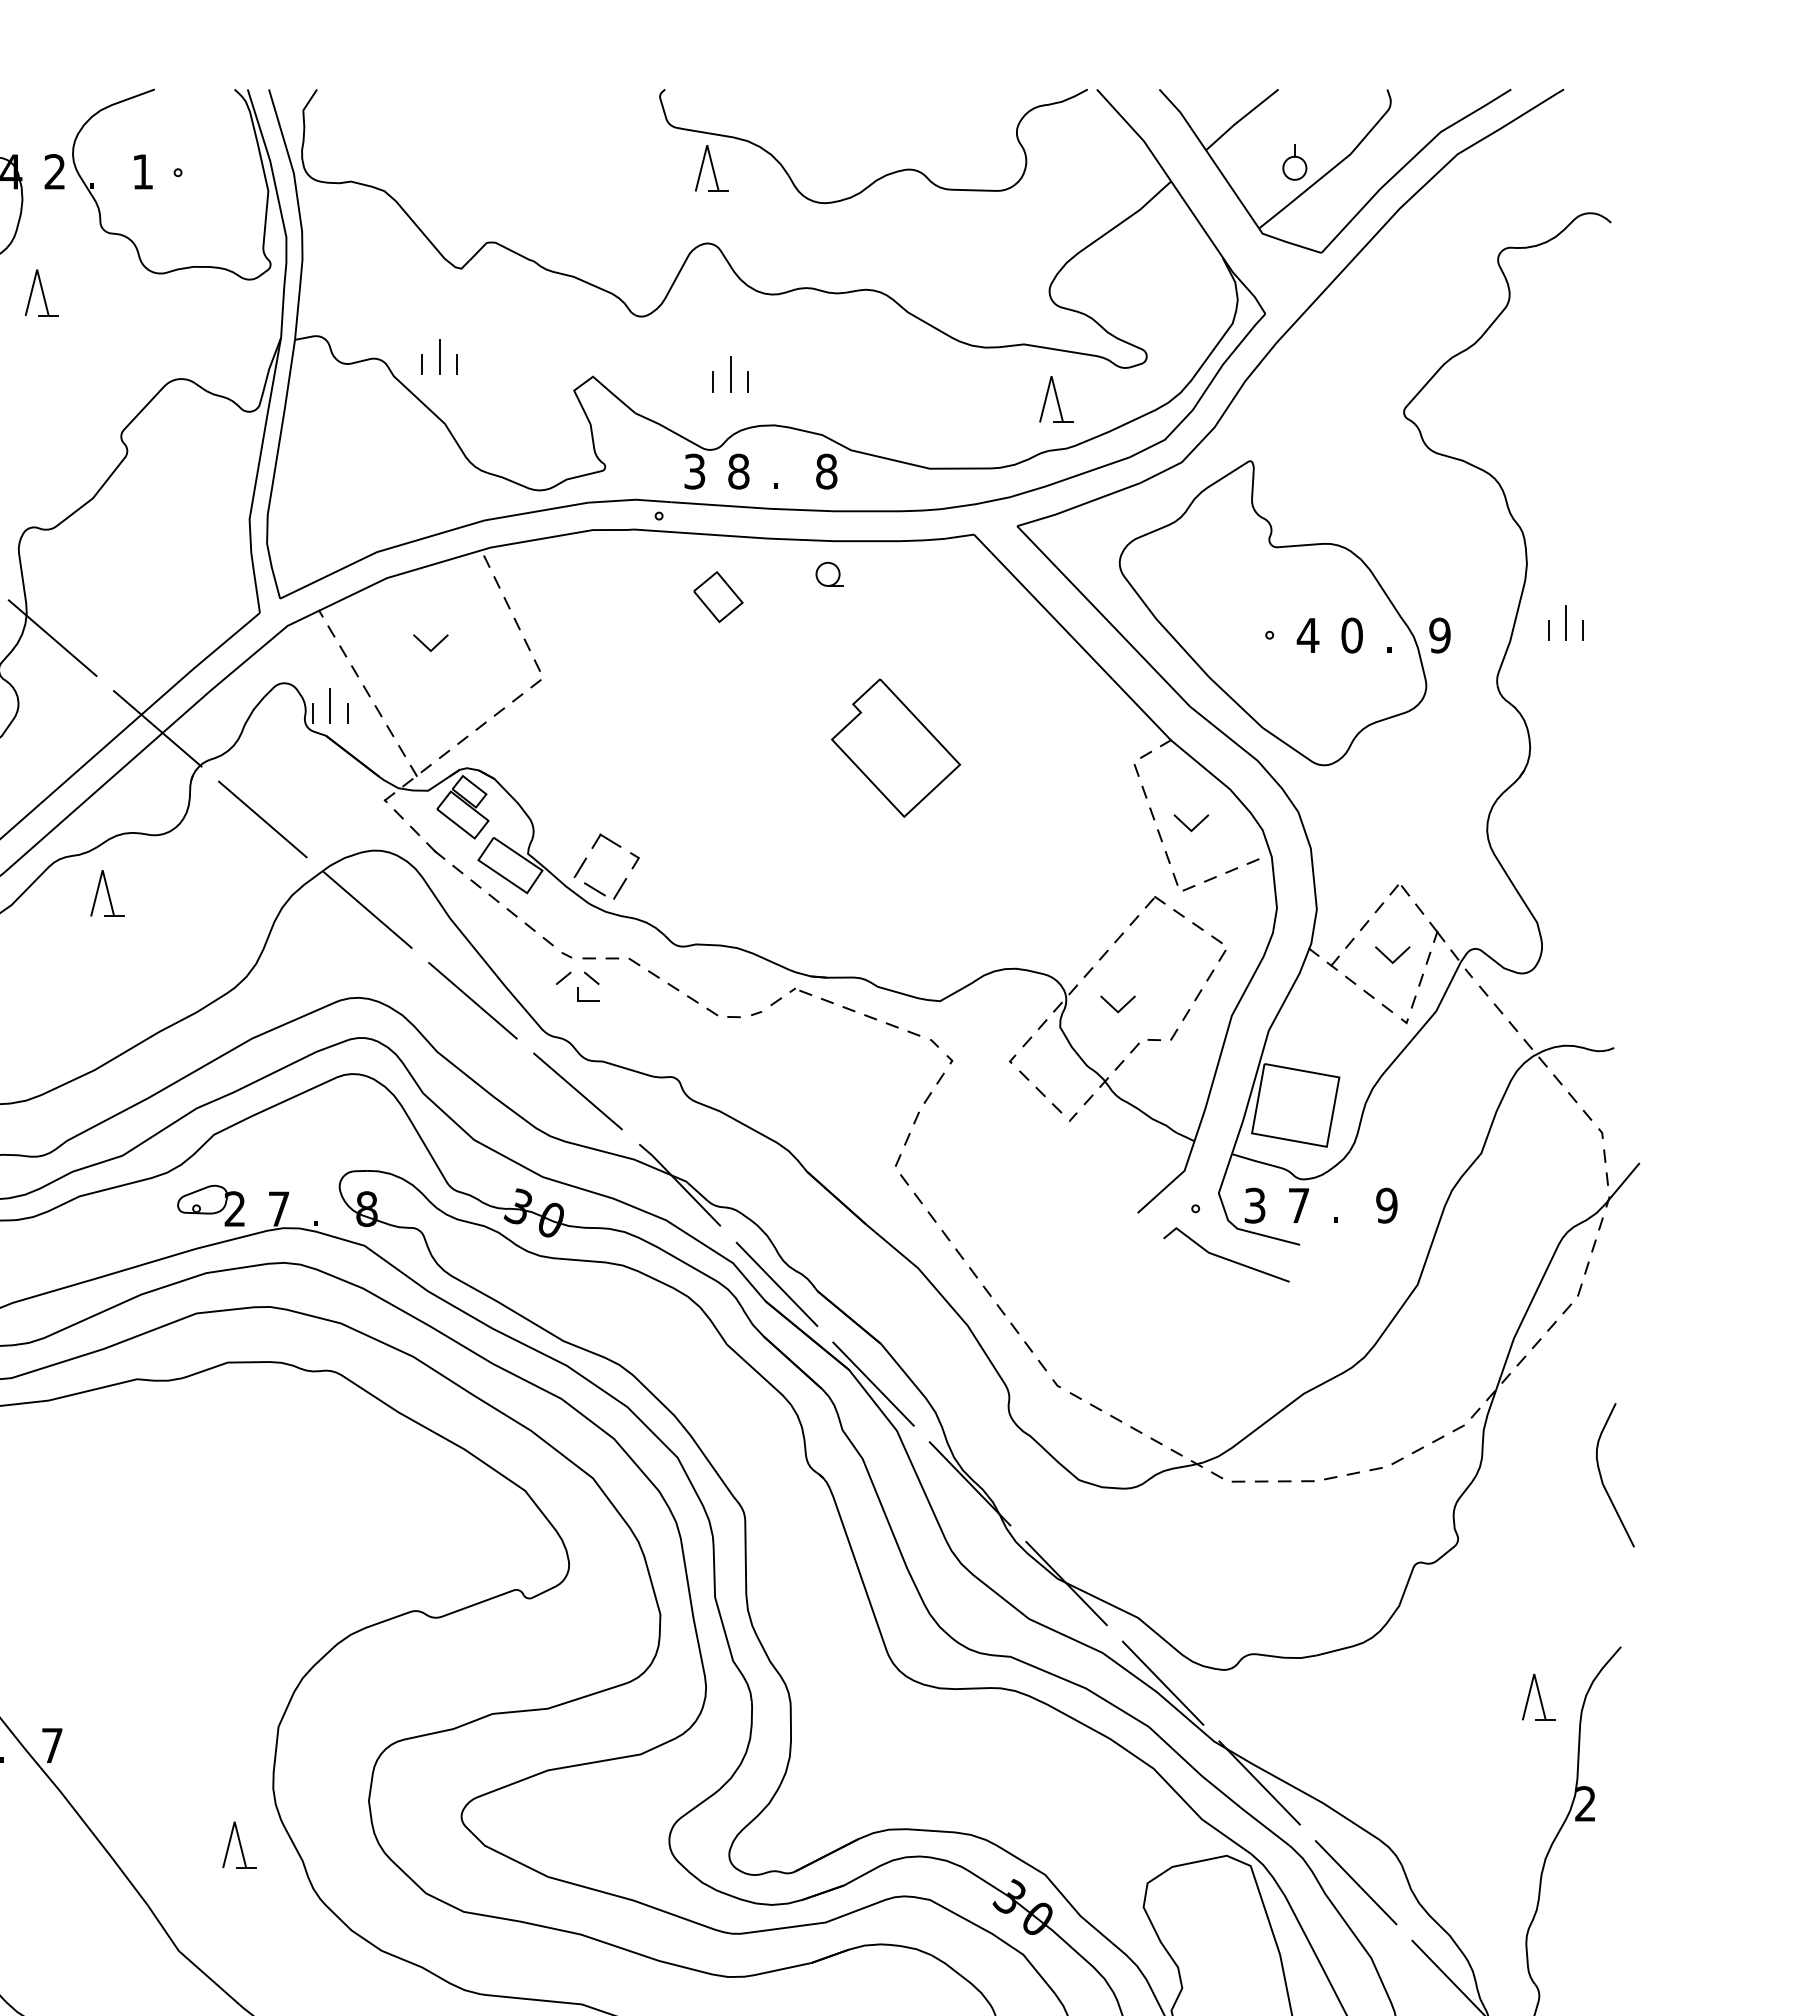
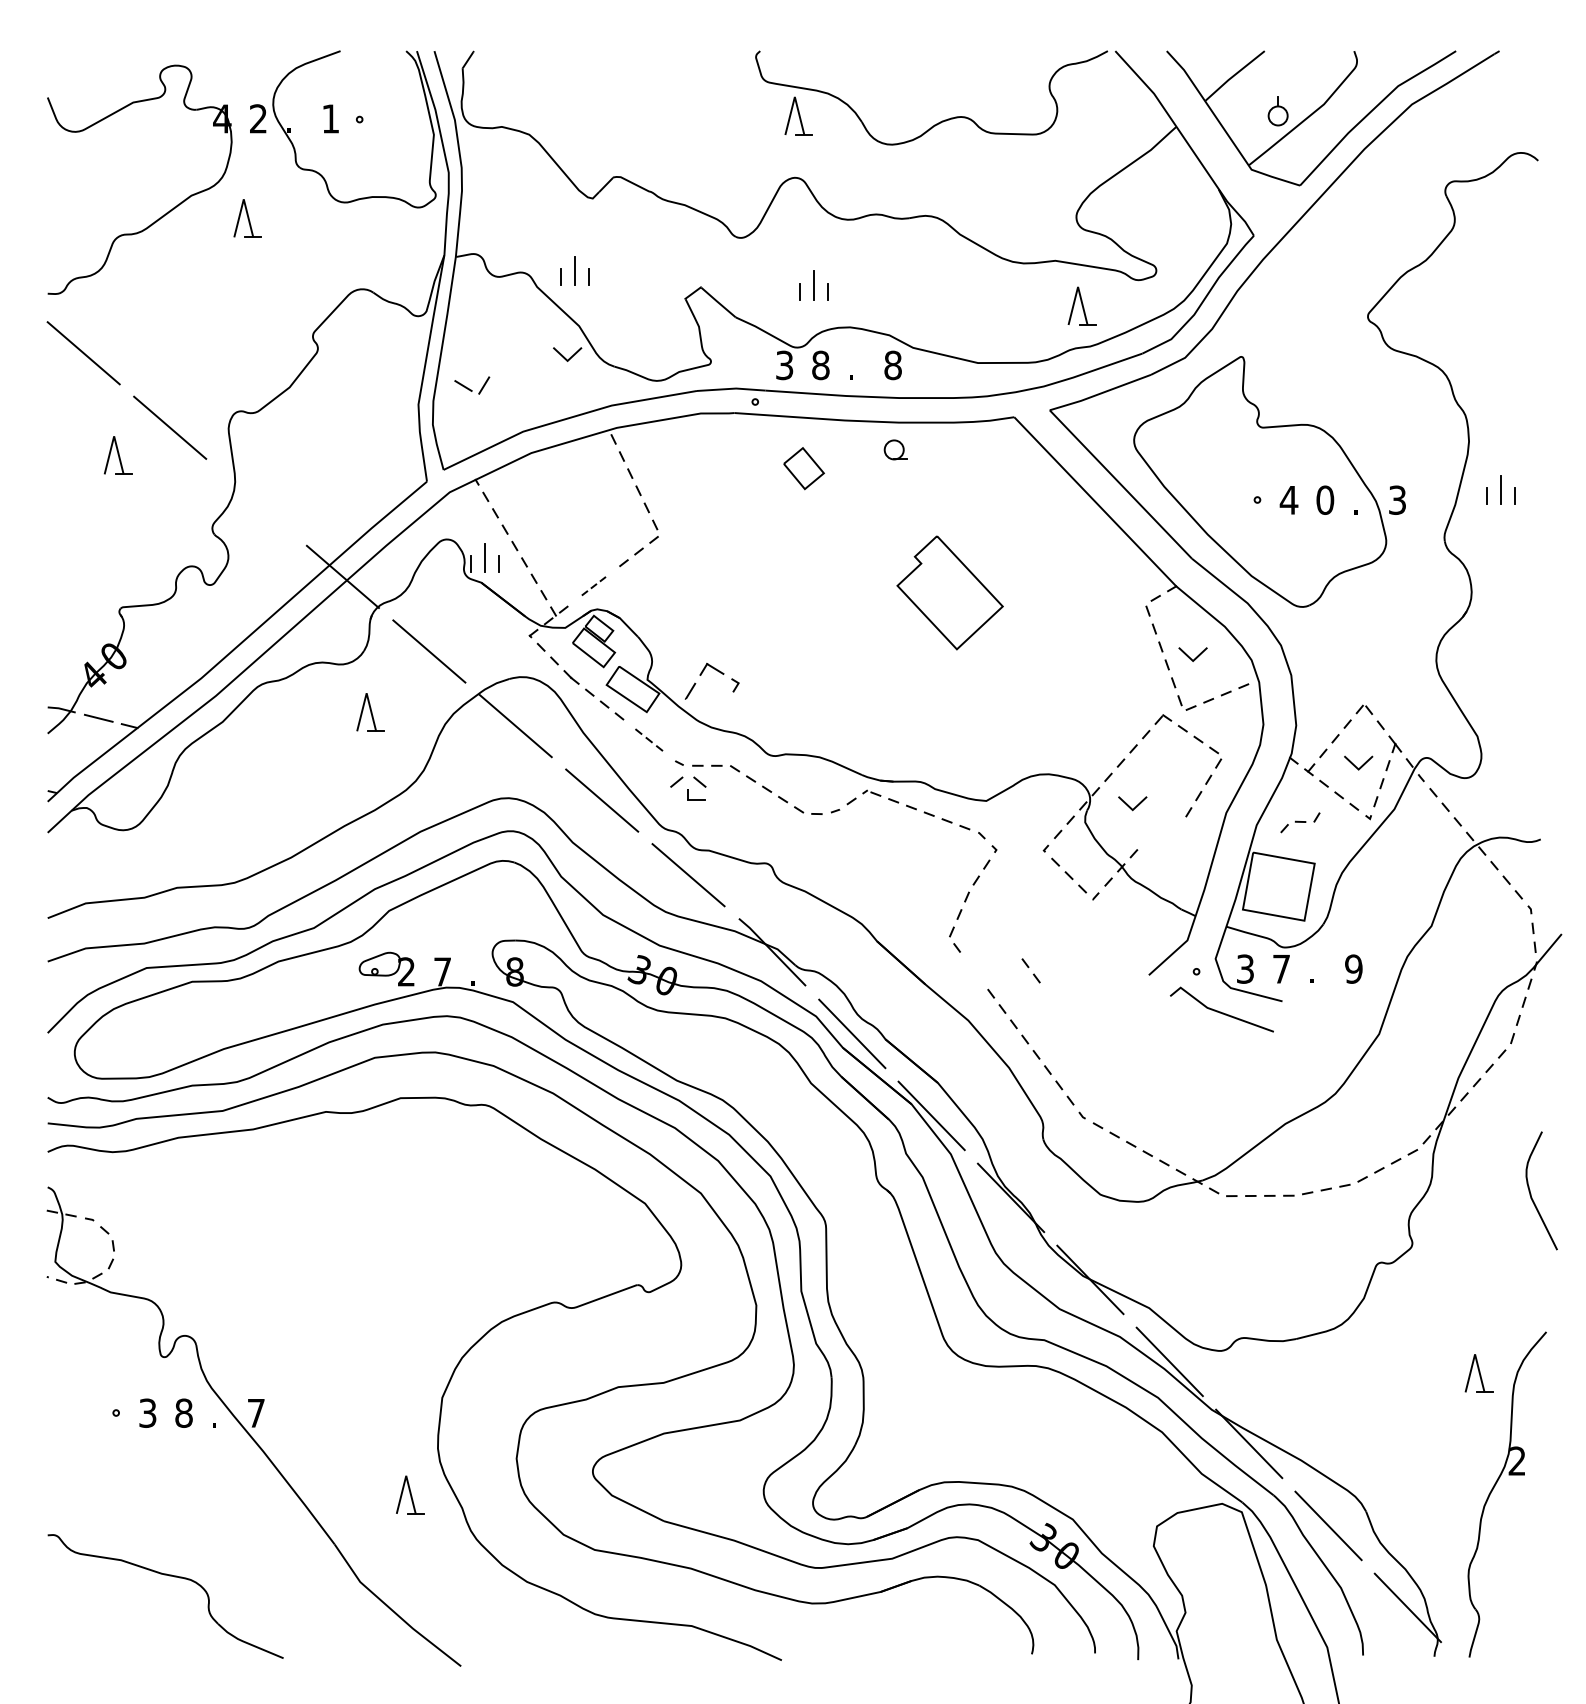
text: (1439, 634) -> (1397, 499), 9 -> 3
line: (52, 638) -> (256, 502), removed
line: (427, 645) -> (564, 356), moved
part: (462, 739) -> (593, 585), size x0.6
part: (605, 888) -> (472, 385), moved
part: (107, 893) -> (370, 712), moved
part: (529, 926) -> (648, 739), size x0.7
part: (1154, 1040) -> (1300, 822), moved
part: (924, 1207) -> (1030, 970), moved

